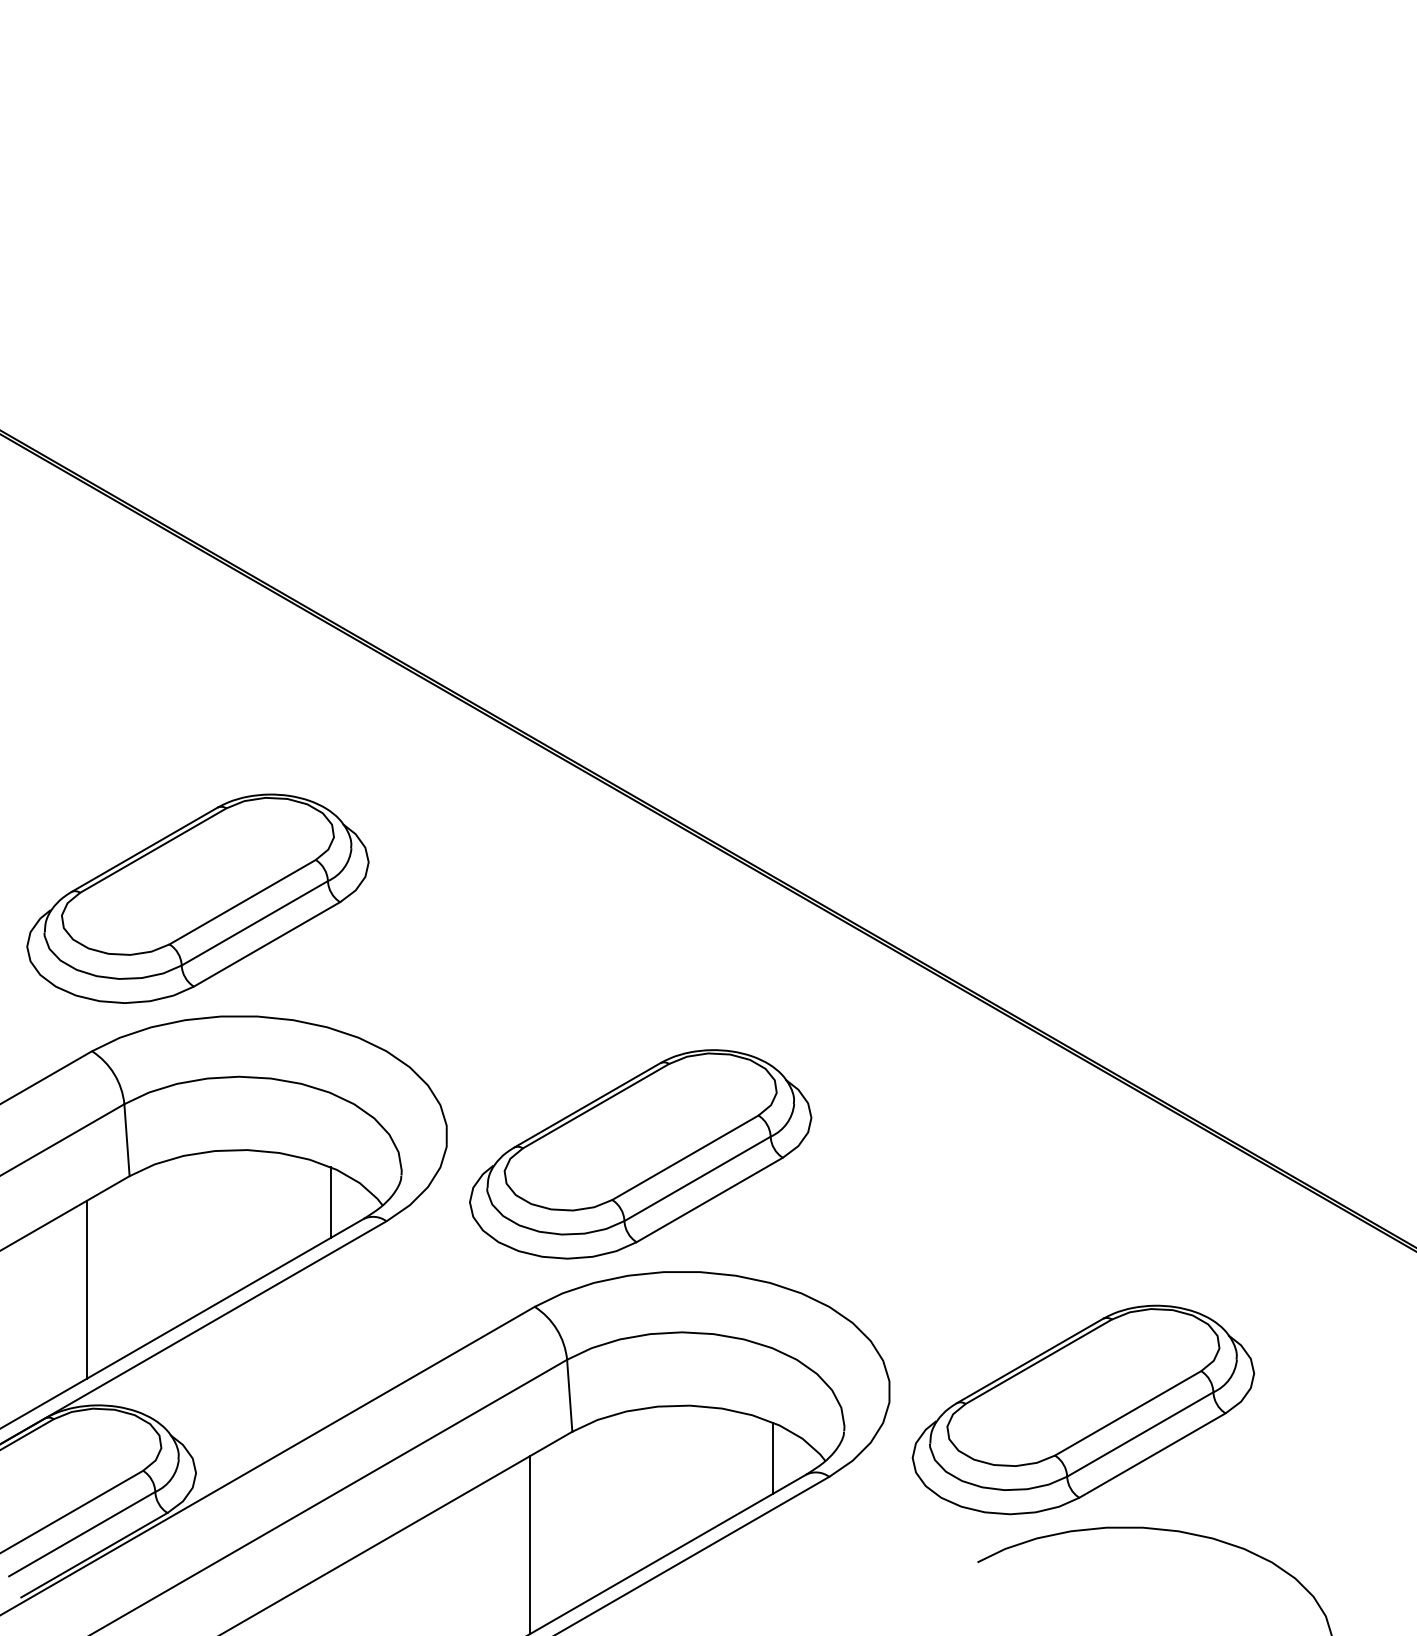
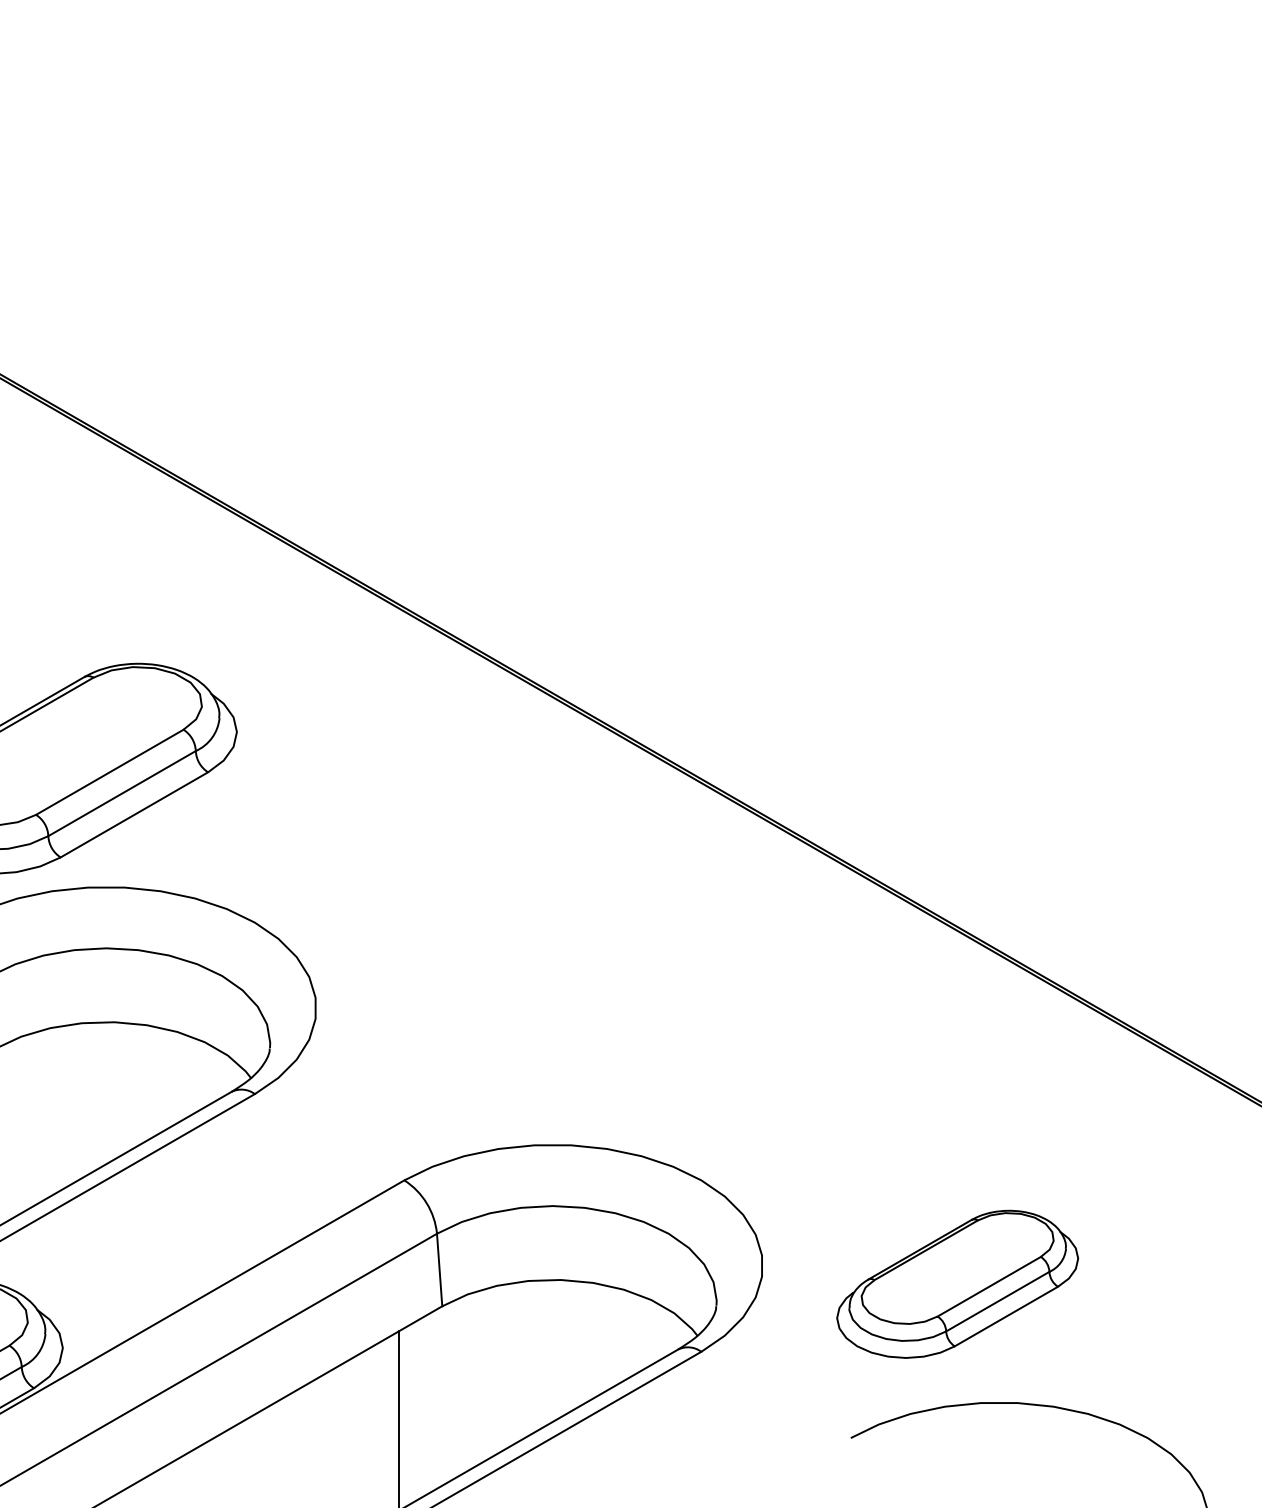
part: (640, 1154) -> (511, 1026), removed
line: (330, 1202) -> (198, 1075), removed
part: (1083, 1409) -> (957, 1283), size x0.7
line: (773, 1457) -> (645, 1332), removed

